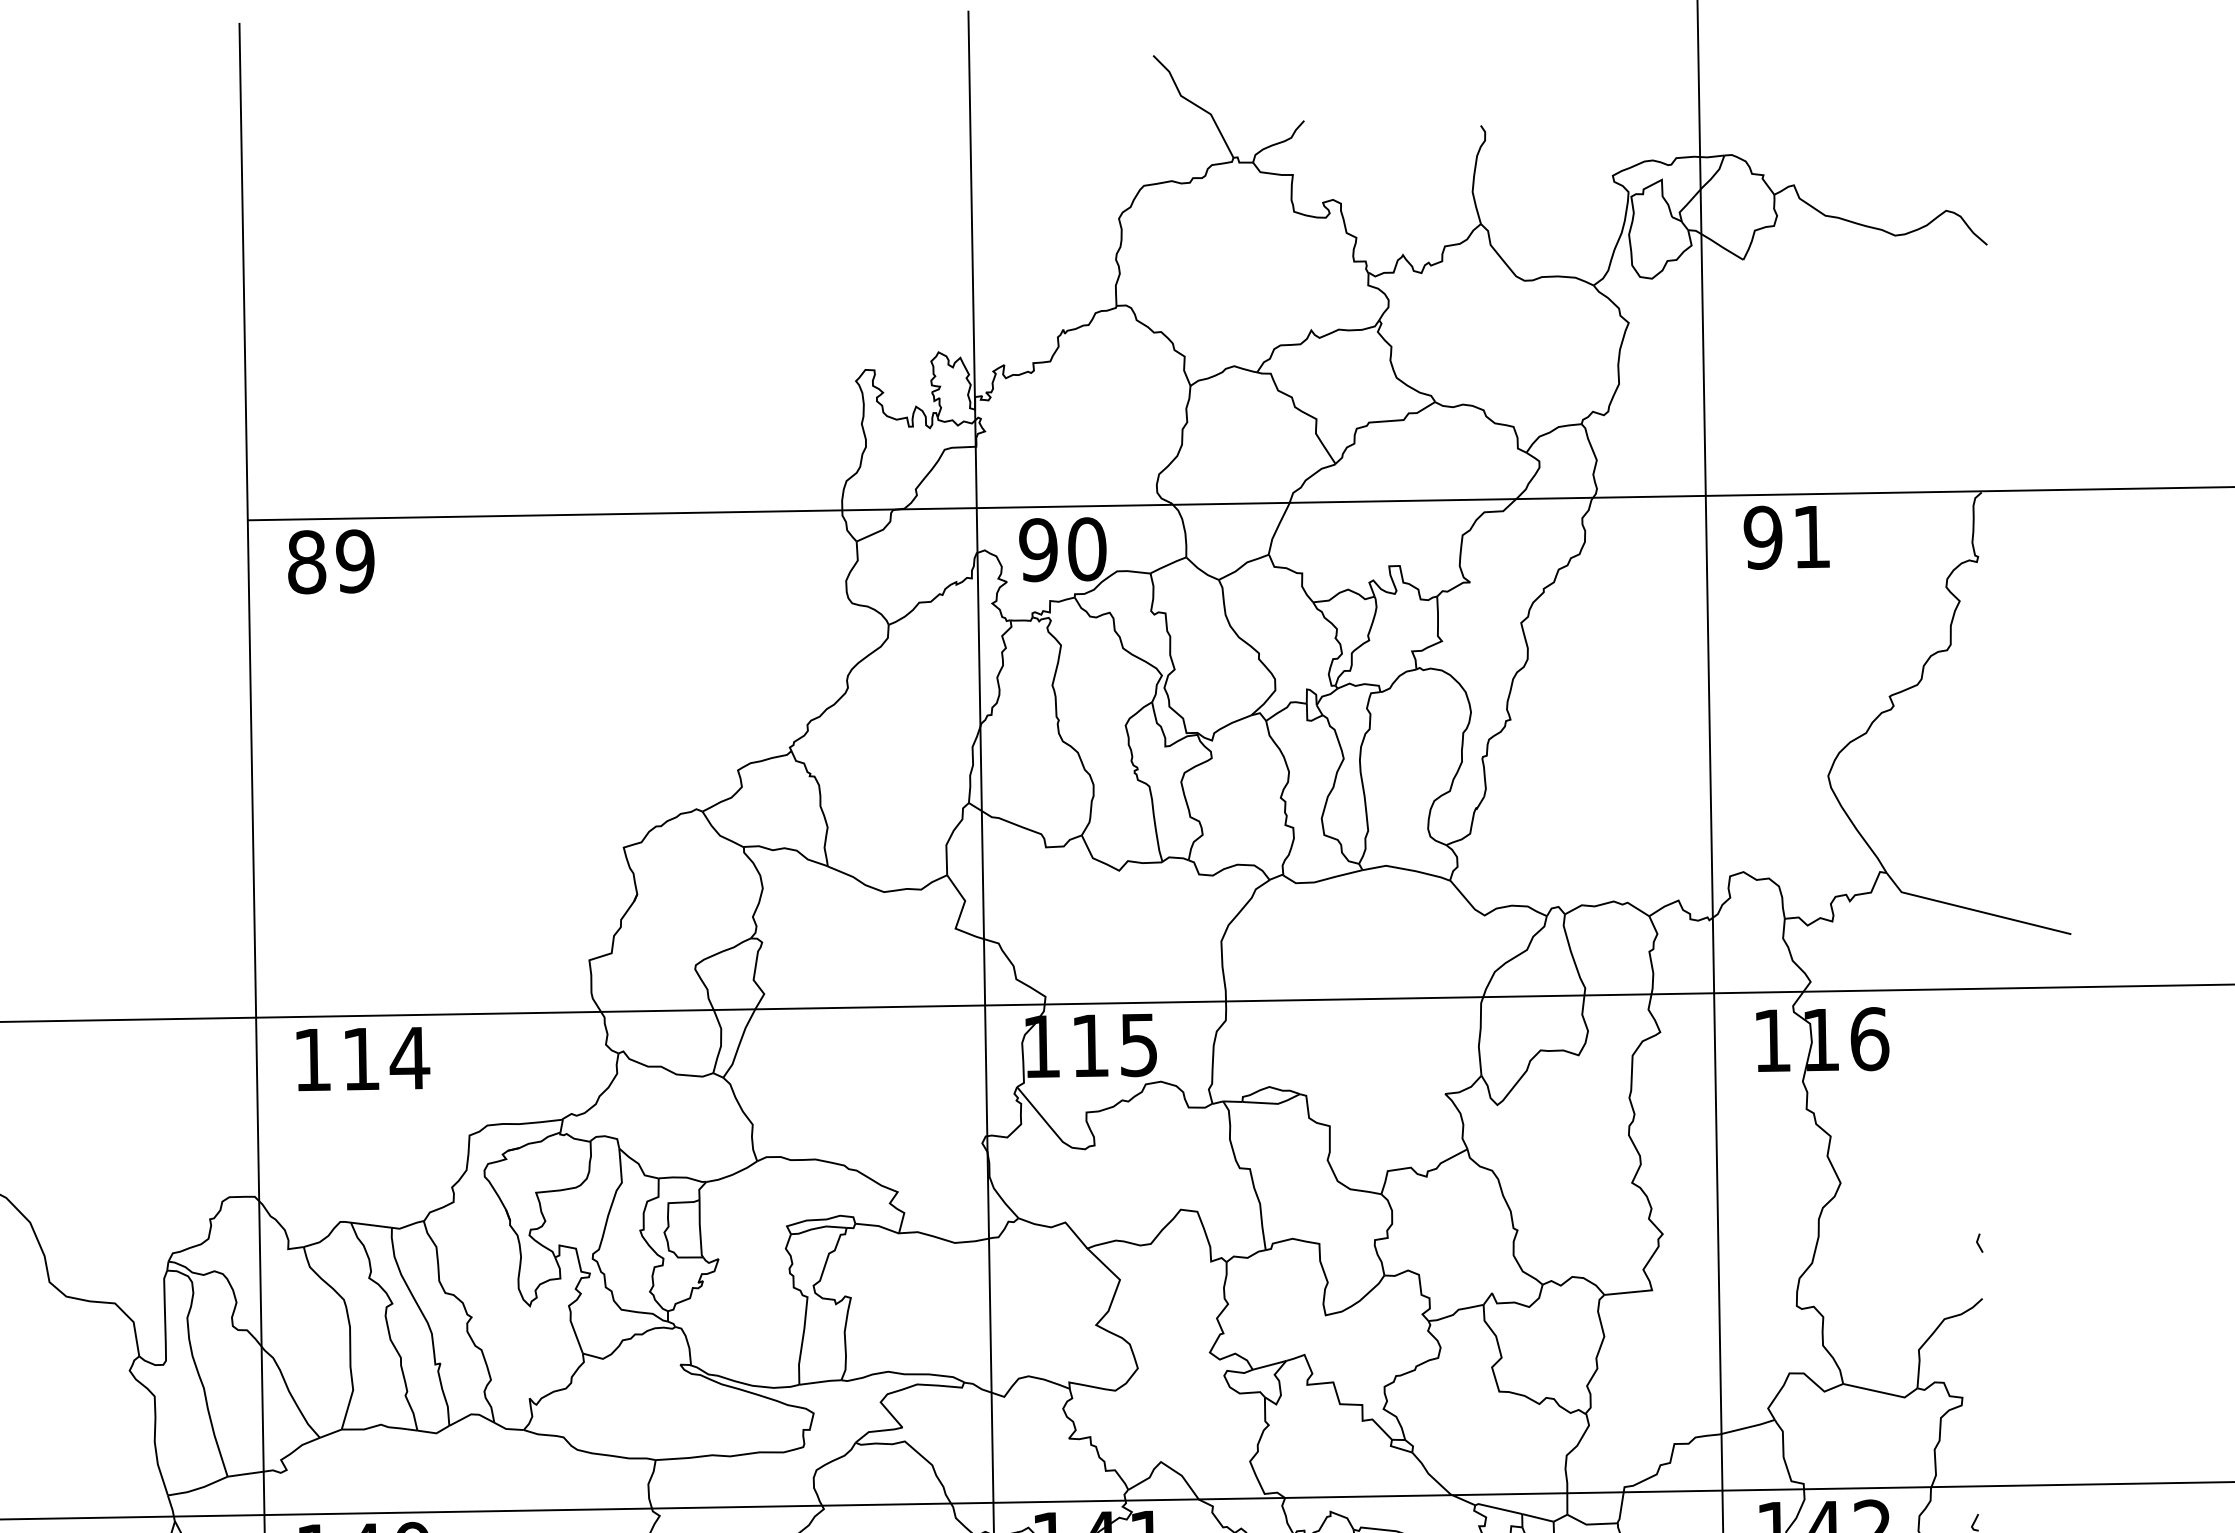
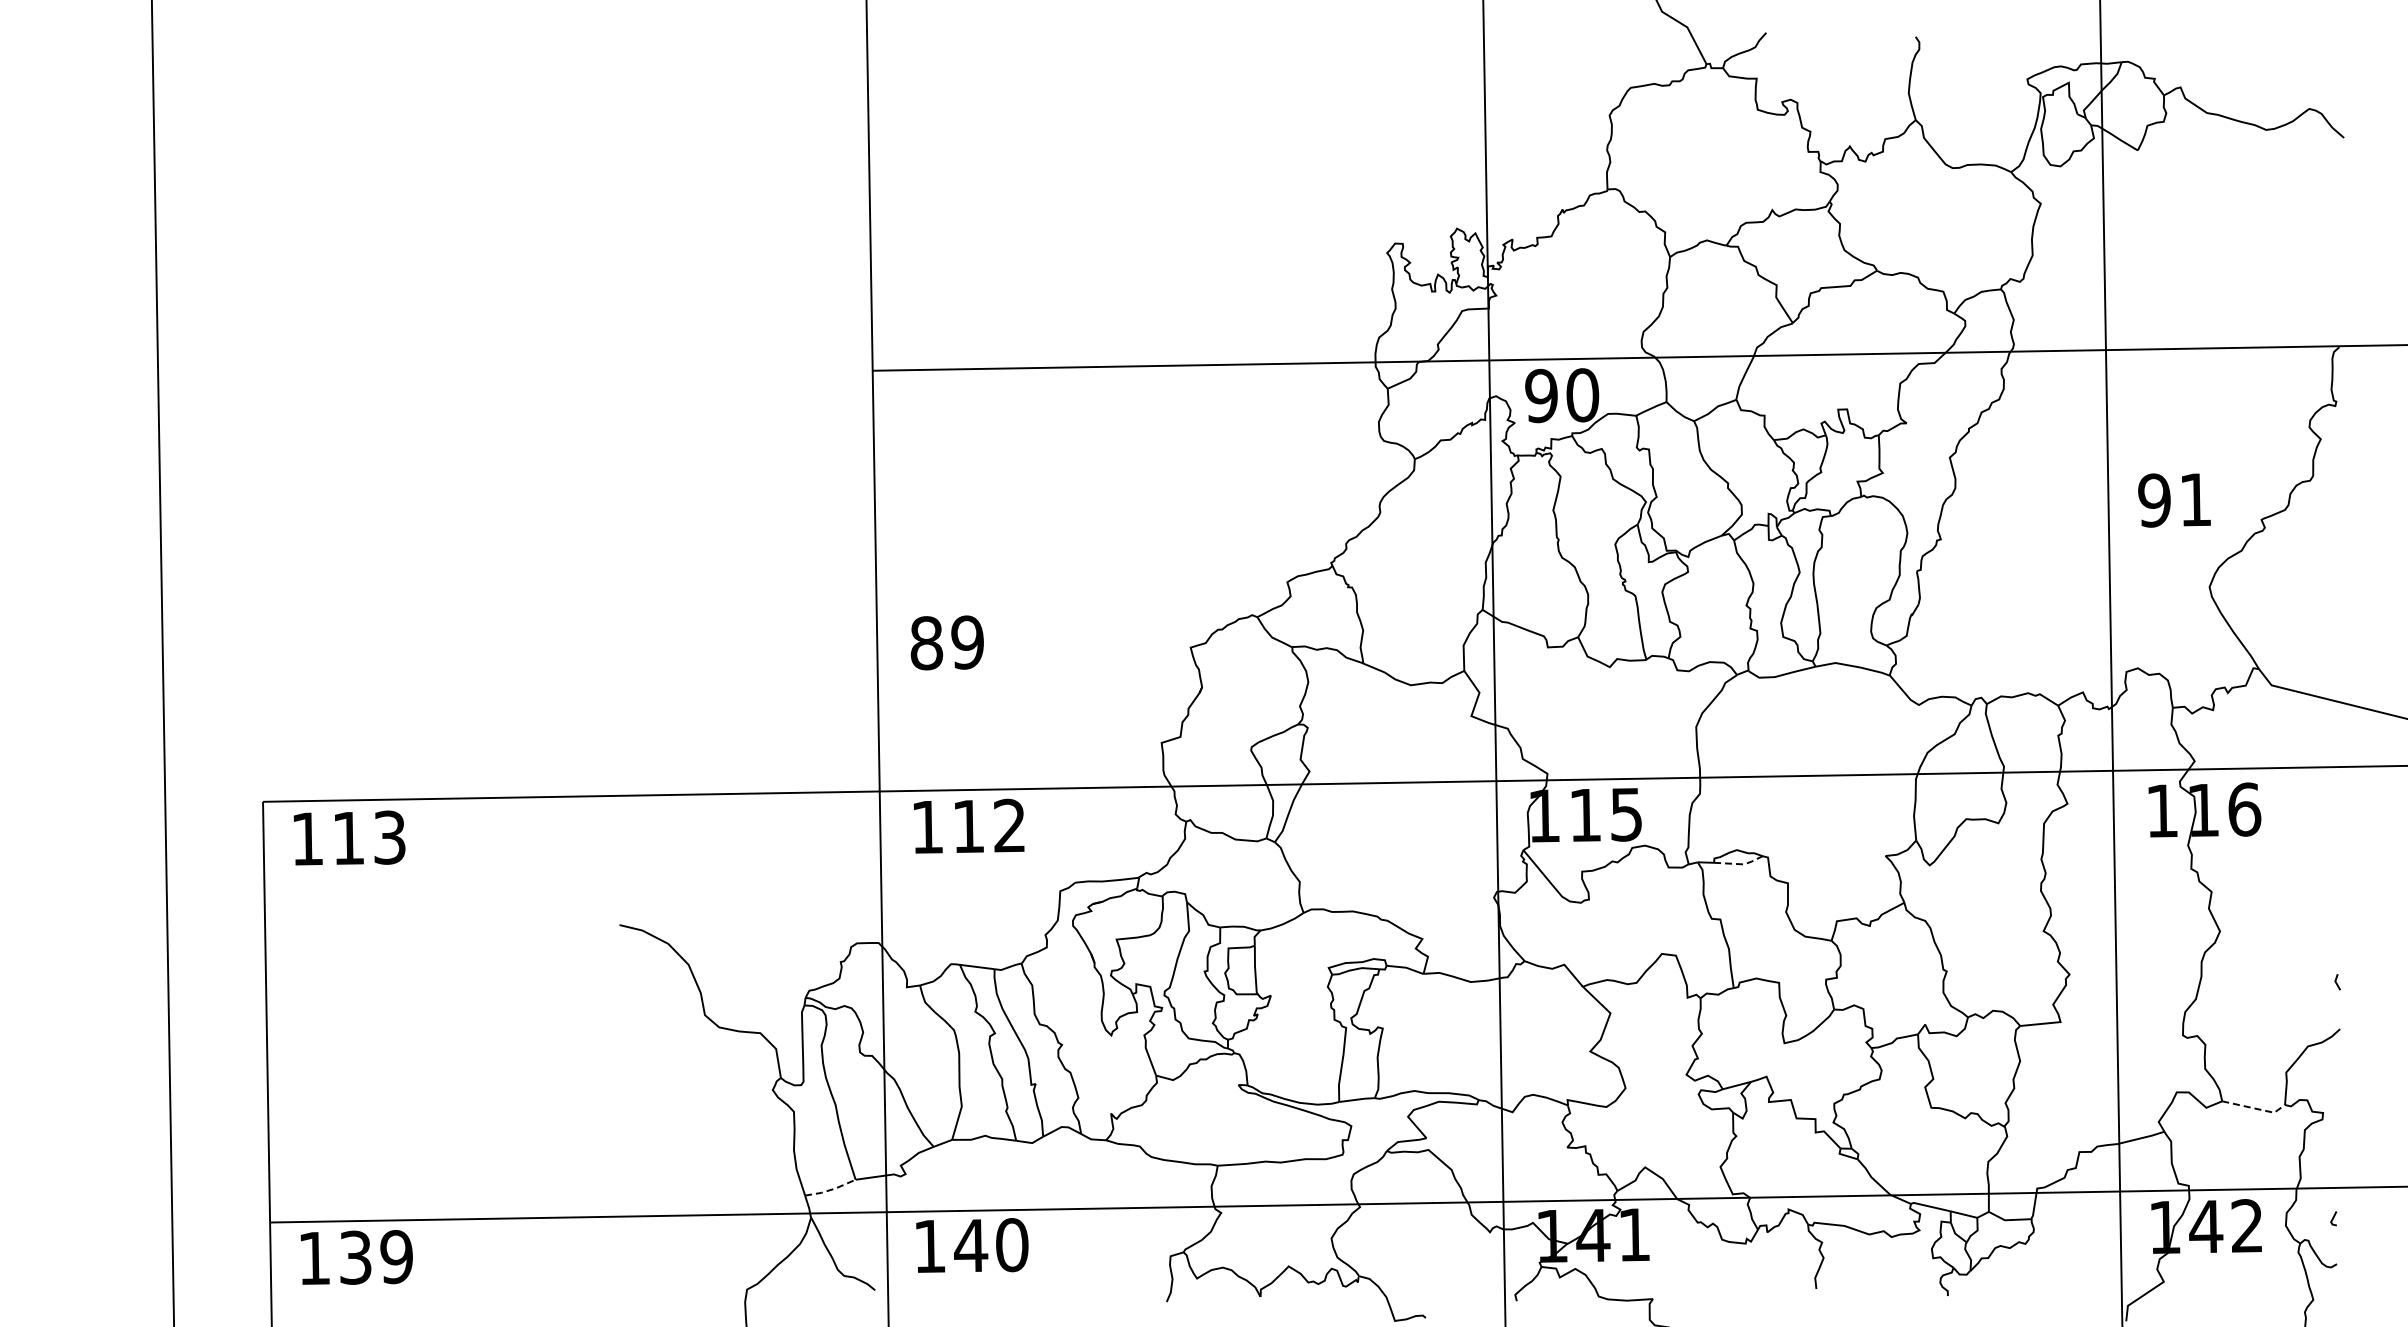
text: (1786, 537) -> (2174, 500), moved
text: (330, 561) -> (946, 642), moved
text: (409, 1057) -> (1009, 825), 114 -> 112
line: (1274, 1104) -> (1741, 864), solid -> dashed
line: (1882, 1392) -> (2255, 1108), solid -> dashed
line: (199, 1488) -> (831, 1189), solid -> dashed

